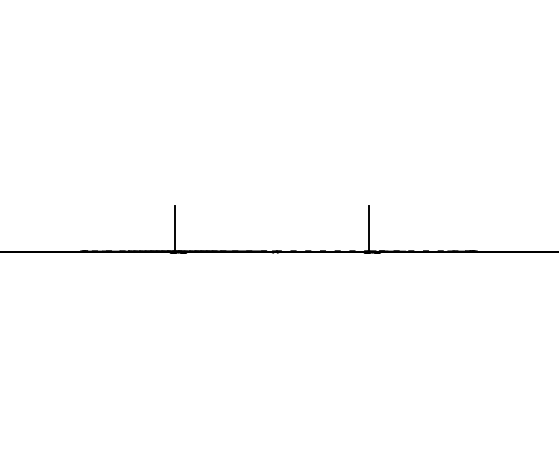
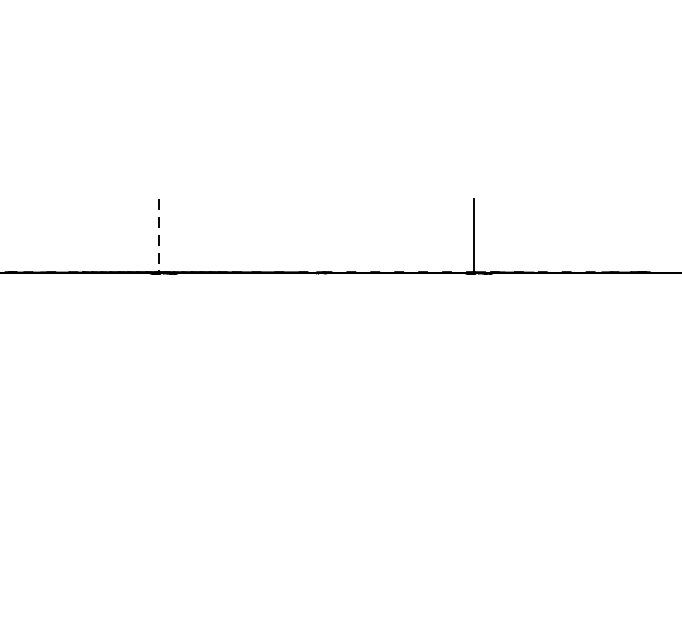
line: (175, 229) -> (159, 236), solid -> dashed

